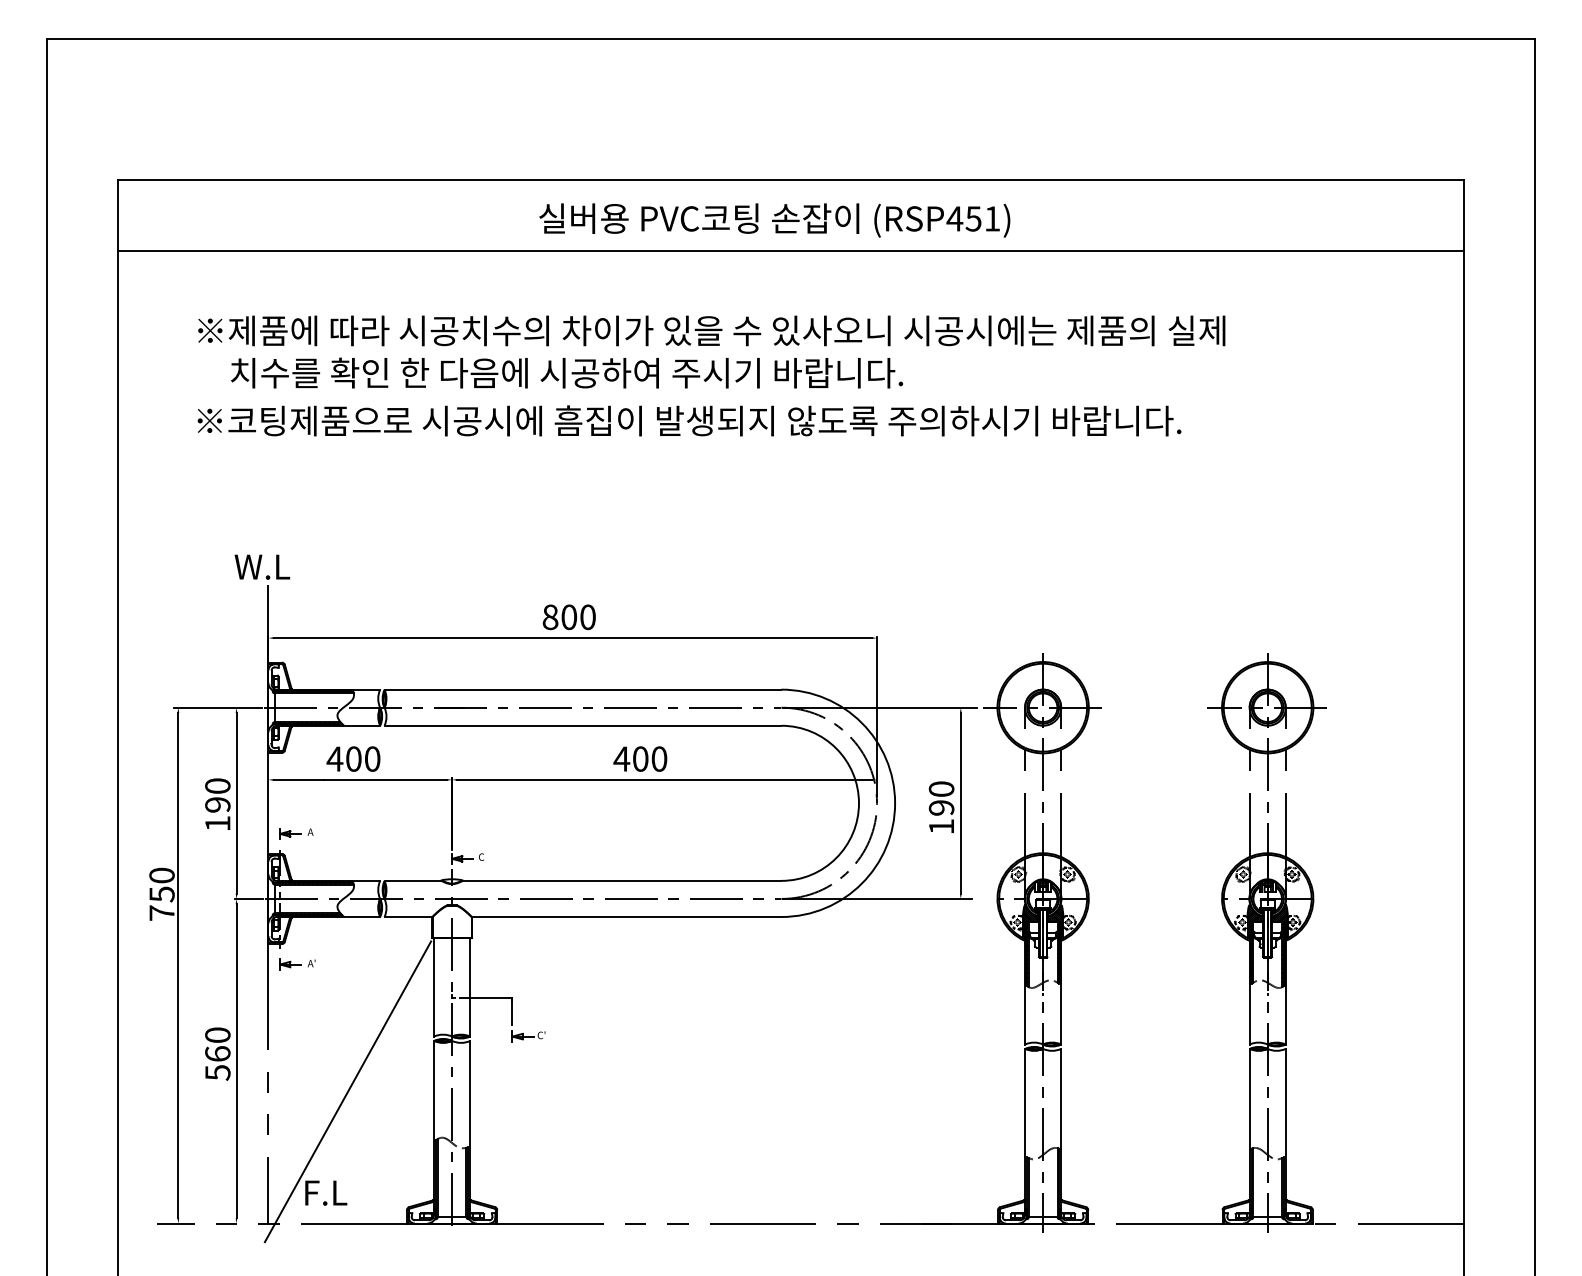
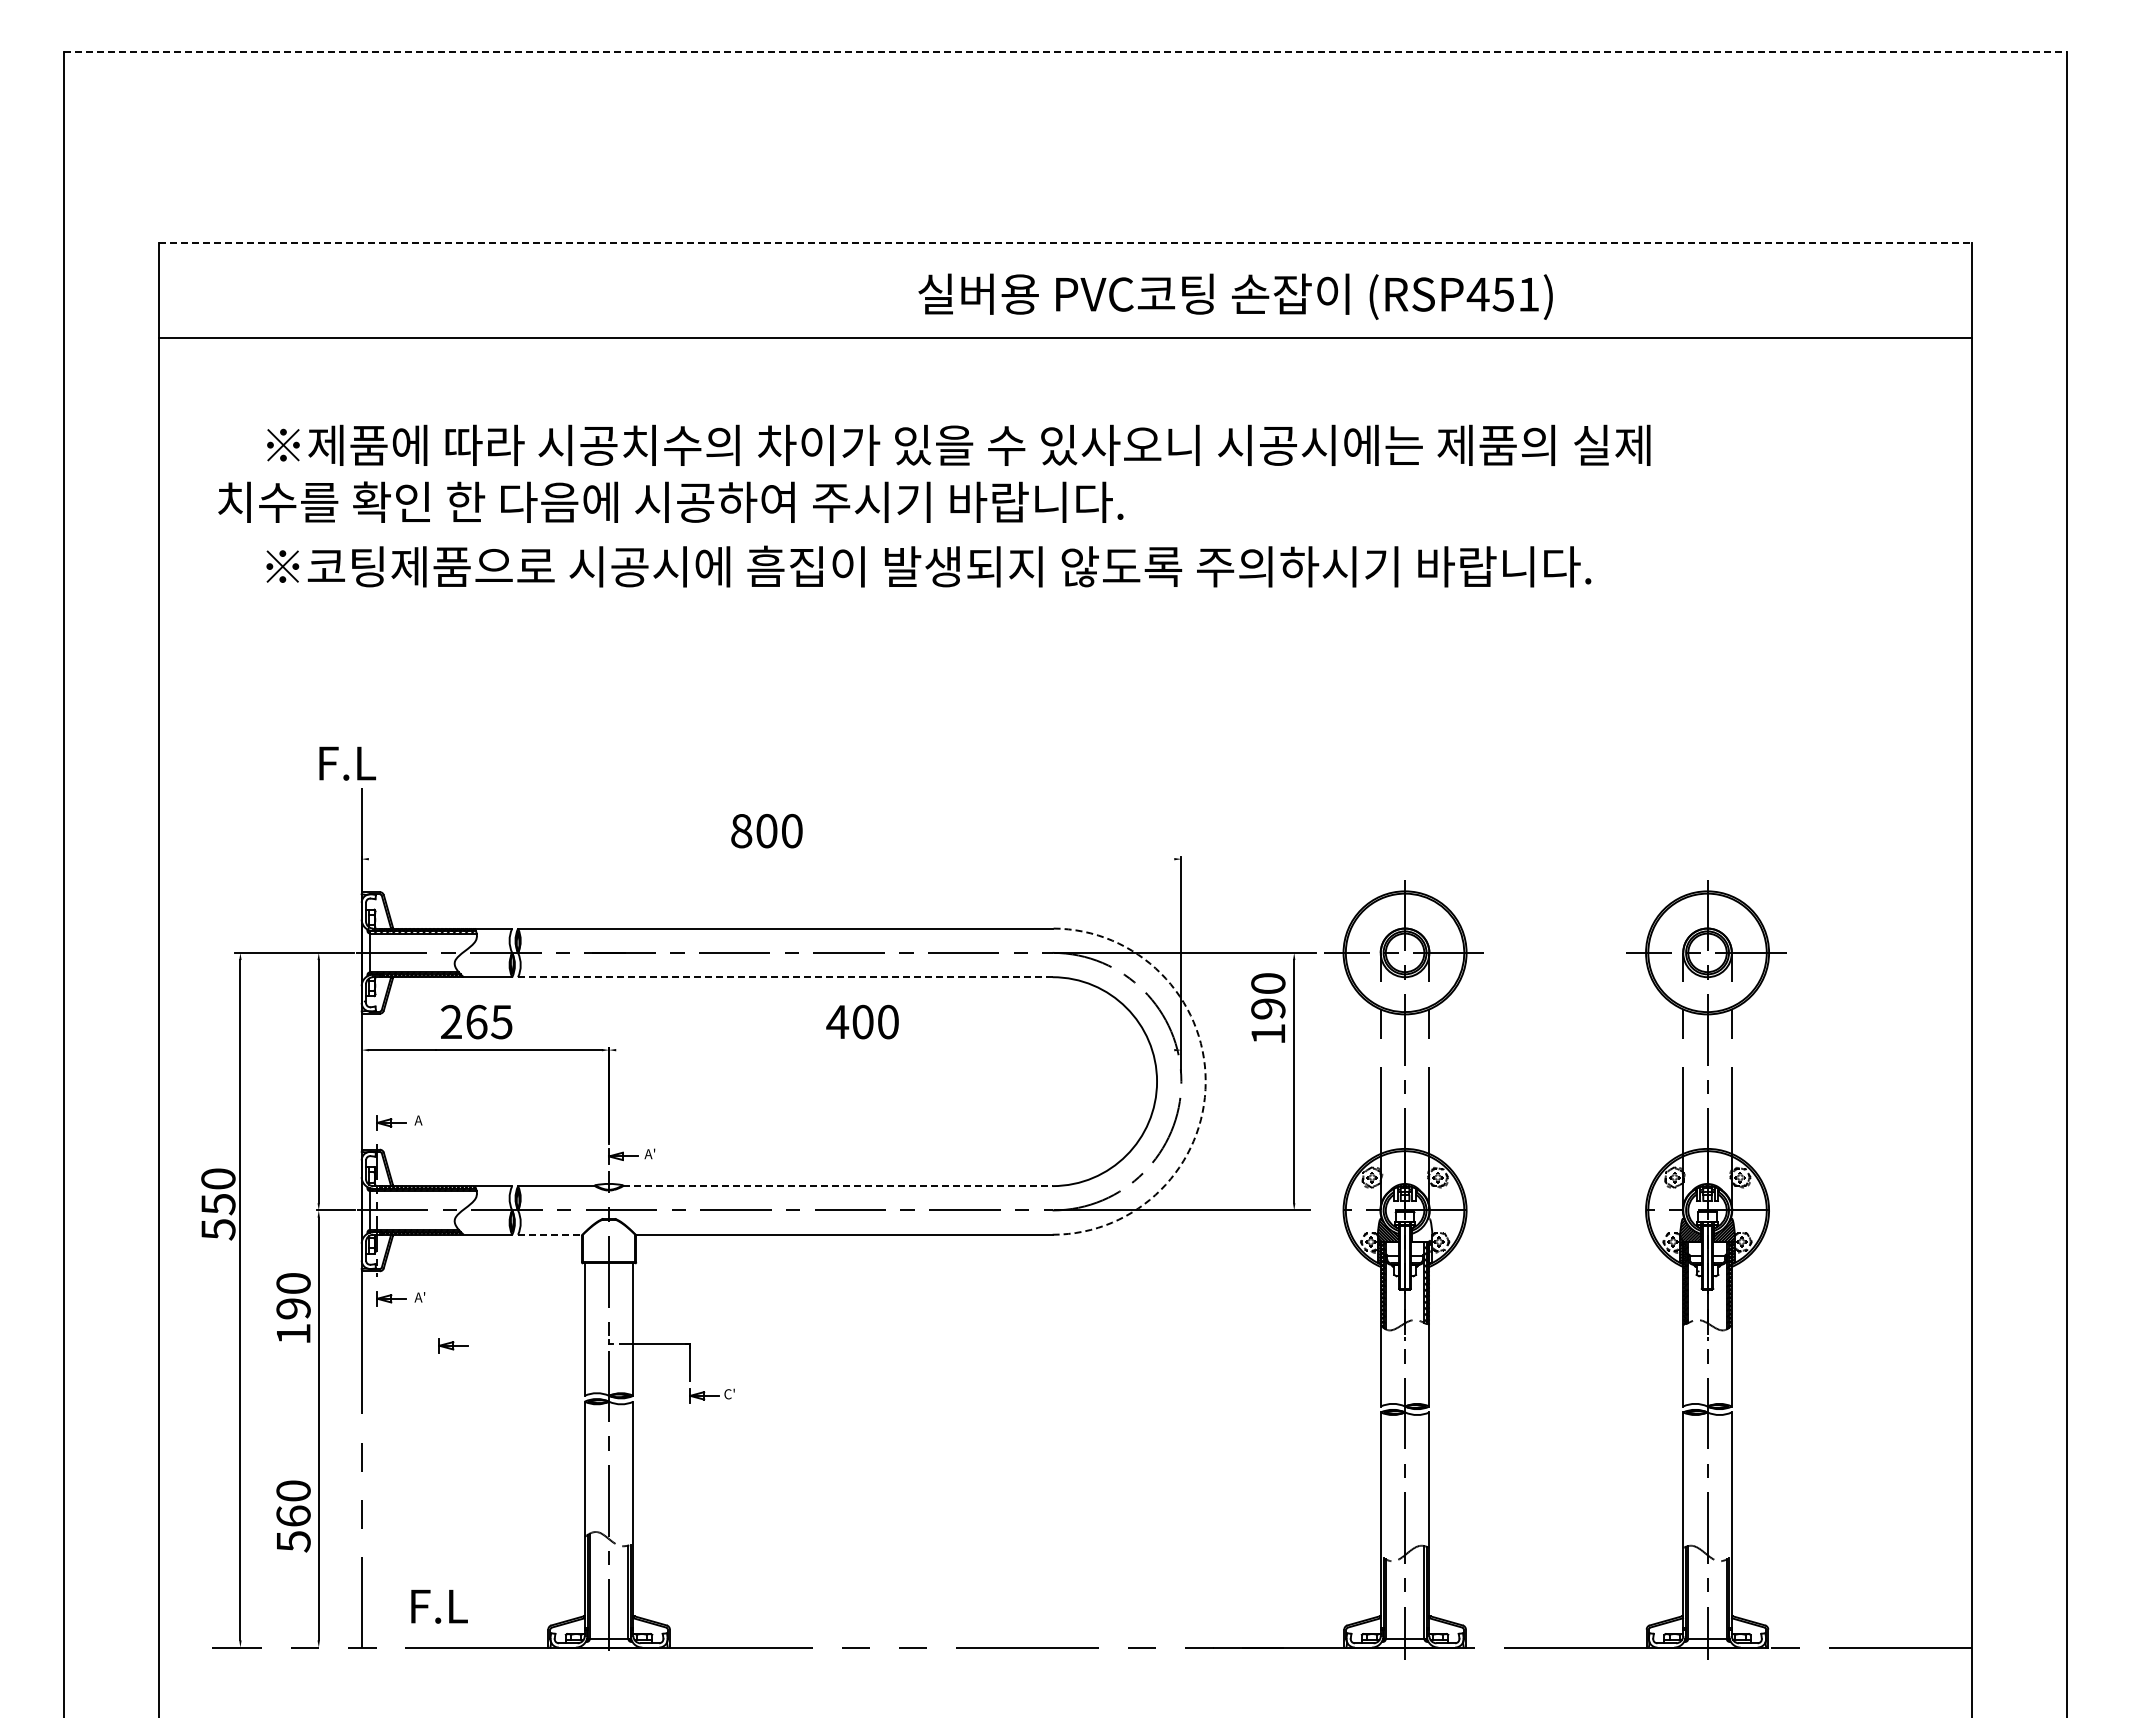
line: (791, 38) -> (1065, 51), solid -> dashed
line: (791, 180) -> (1065, 242), solid -> dashed
text: (774, 220) -> (1235, 296), moved
text: (566, 372) -> (670, 501), moved
text: (262, 567) -> (353, 763), W.L -> F.L
line: (572, 638) -> (771, 859), removed
line: (583, 725) -> (785, 977), solid -> dashed
text: (352, 758) -> (475, 1021), 400 -> 265
line: (664, 780) -> (895, 1050), removed
text: (217, 803) -> (293, 1307), moved
arc: (894, 803) -> (1205, 1081), solid -> dashed
text: (941, 806) -> (1268, 1007), moved
text: (482, 856) -> (649, 1153), C -> A'
line: (621, 881) -> (837, 1186), solid -> dashed
text: (162, 913) -> (218, 1229), 750 -> 550
line: (408, 916) -> (550, 1234), solid -> dashed
hatch: (1055, 922) -> (1421, 1241), removed
part: (336, 999) -> (453, 1345), added
text: (217, 1054) -> (293, 1516), moved
line: (347, 1091) -> (468, 1469), removed

